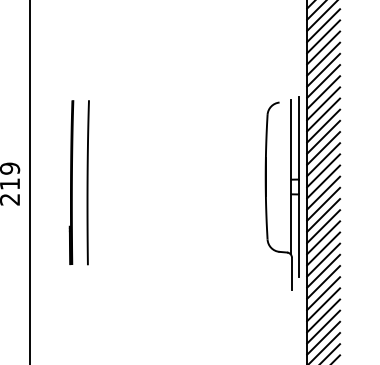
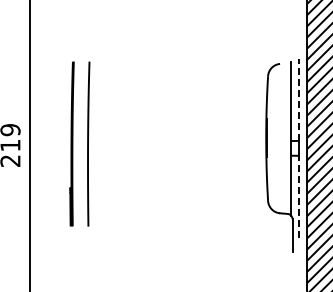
line: (298, 137) -> (299, 98), solid -> dashed
line: (298, 235) -> (299, 196), solid -> dashed

